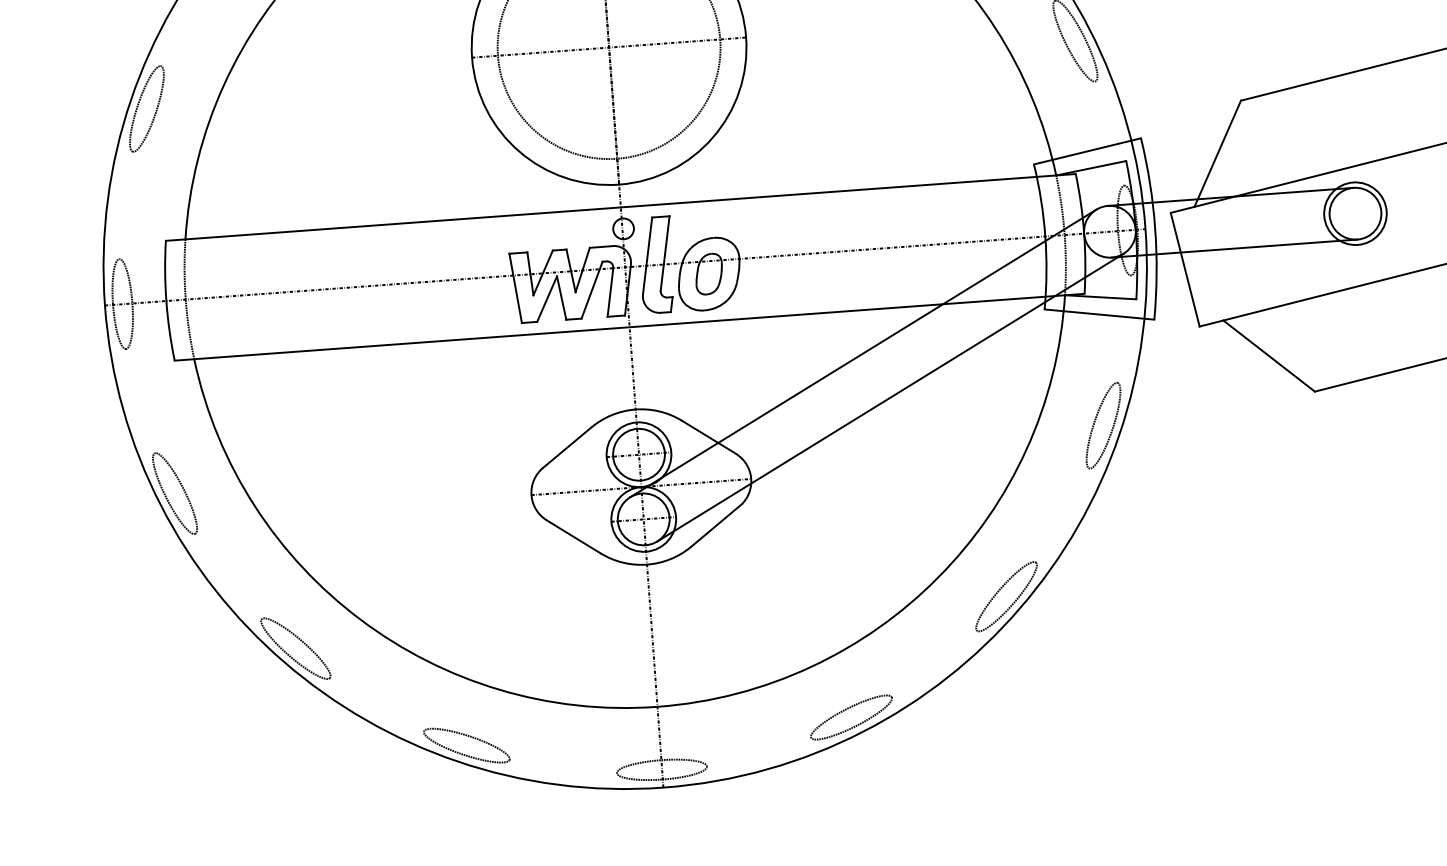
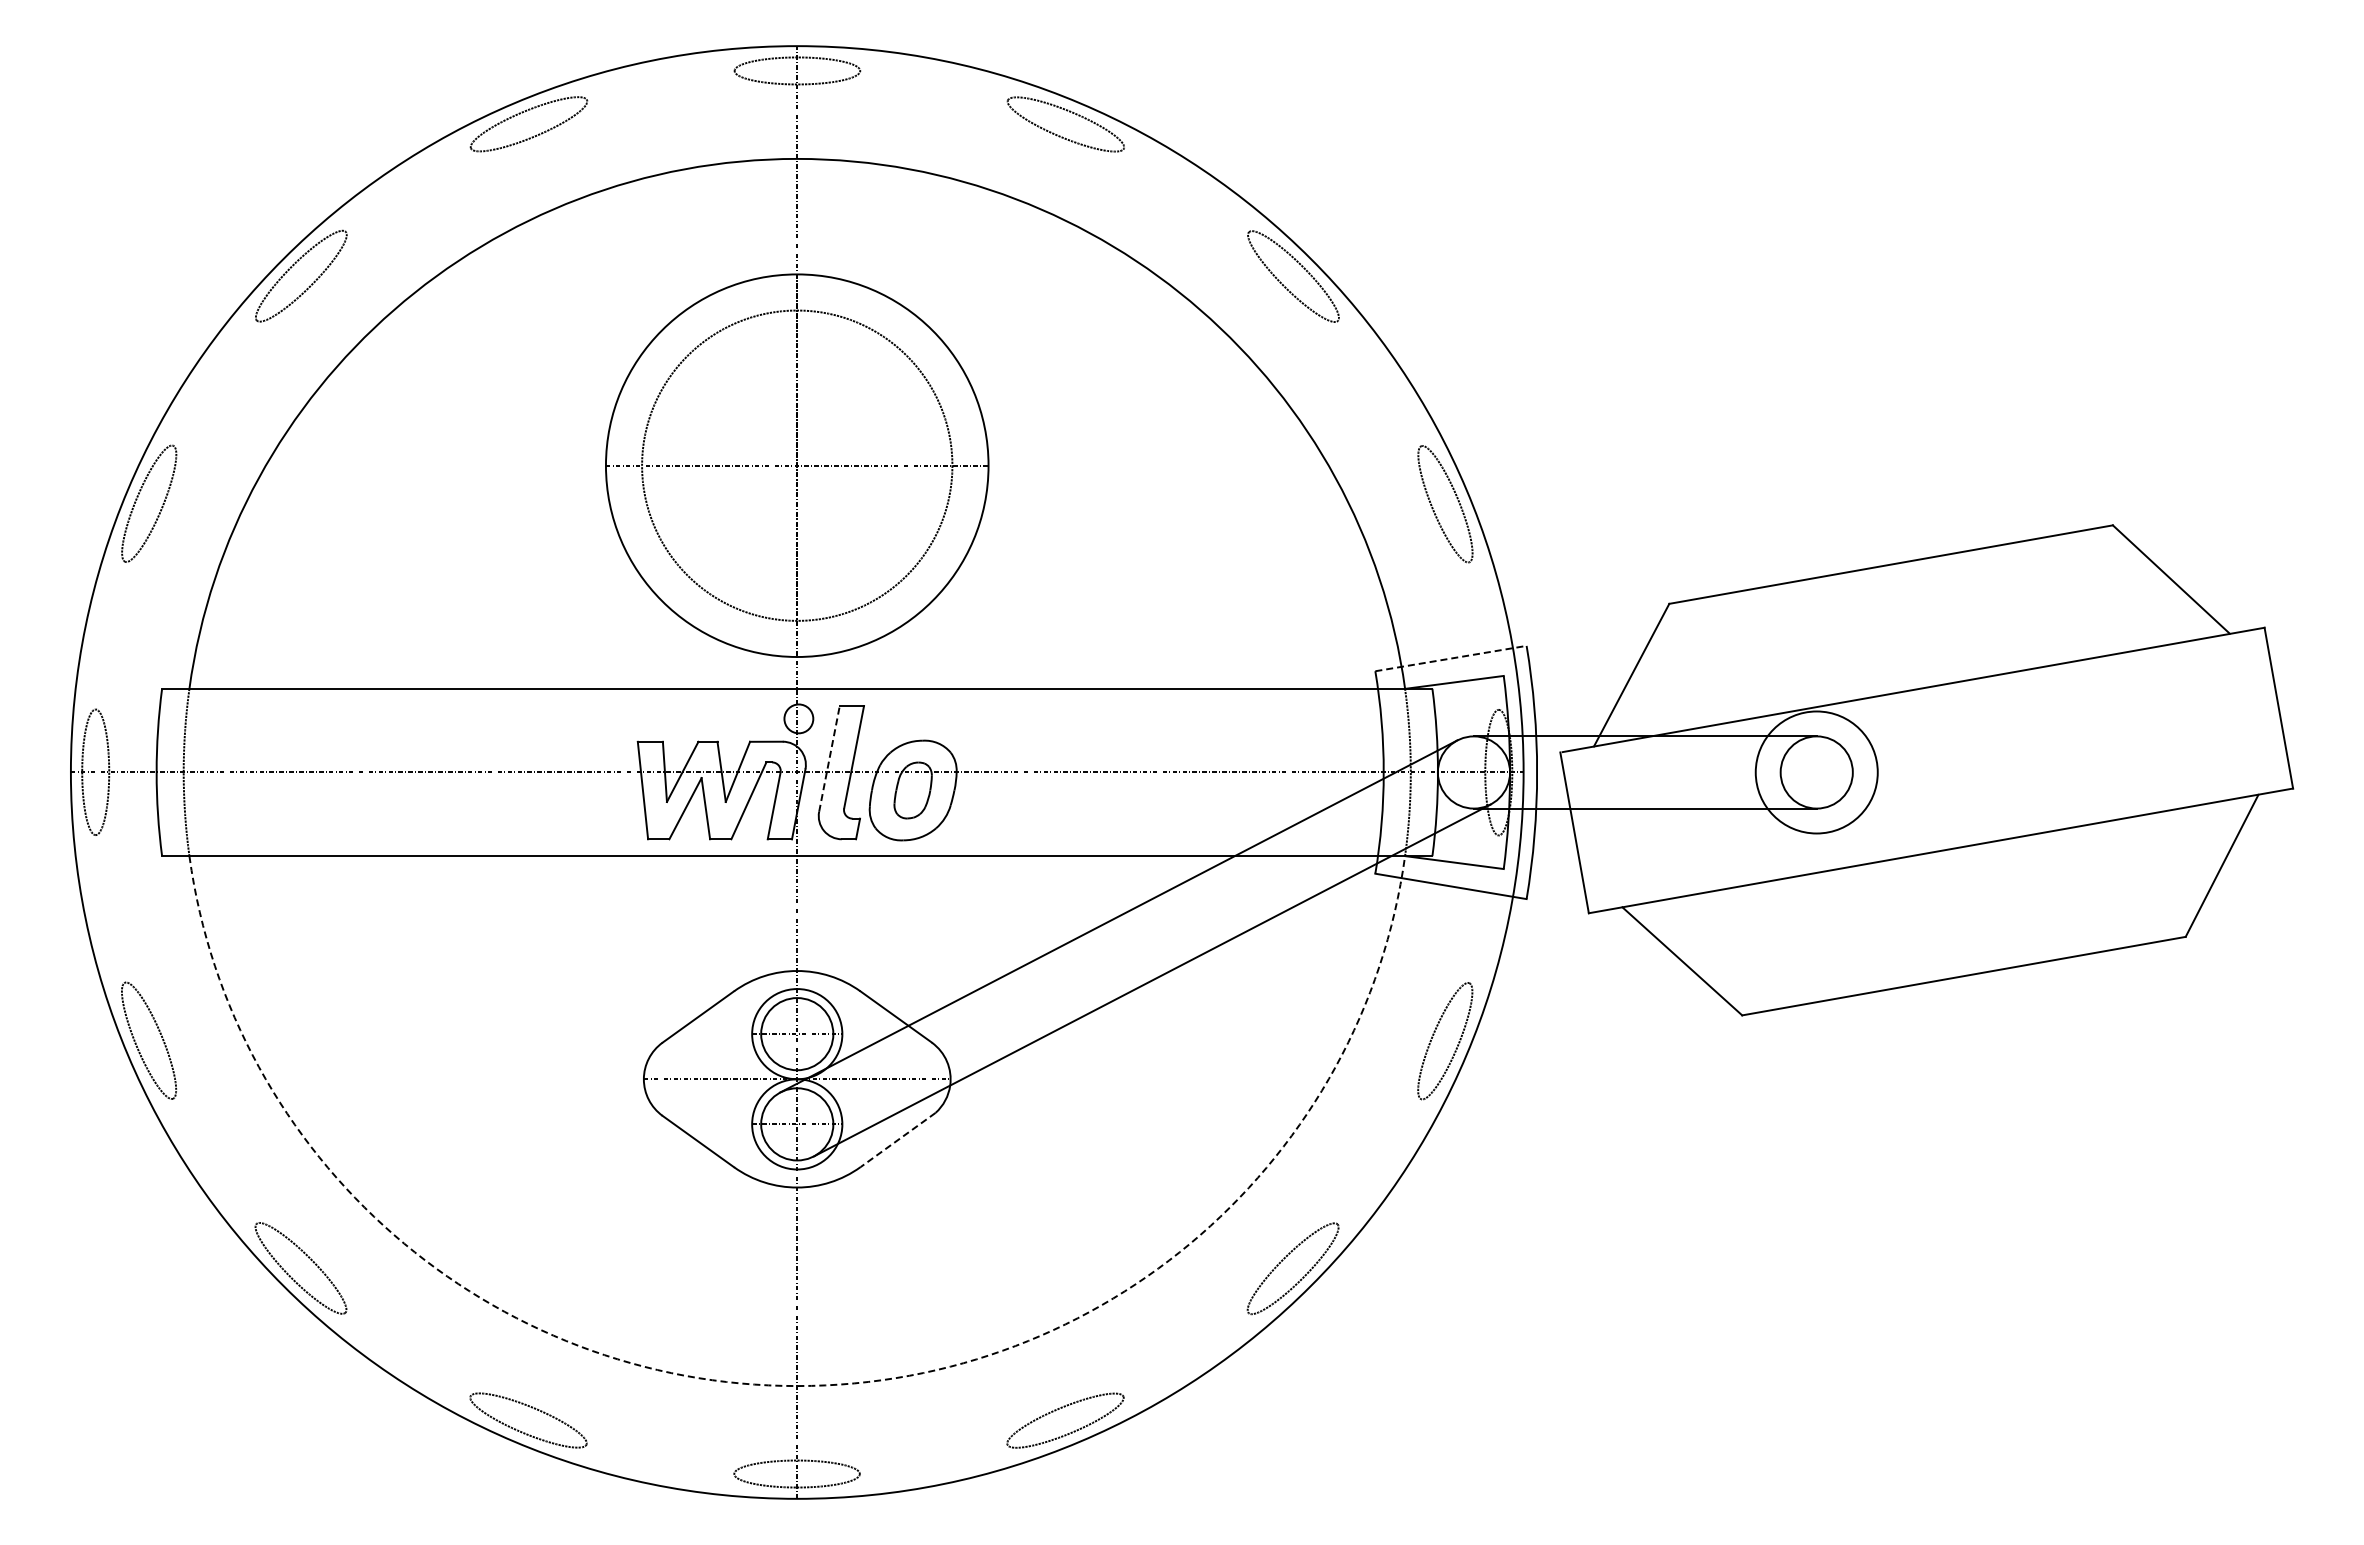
line: (1087, 151) -> (1450, 658), solid -> dashed
circle: (1355, 213) -> (1816, 772), size x1.4
line: (647, 255) -> (829, 758), solid -> dashed
line: (716, 525) -> (897, 1140), solid -> dashed
arc: (657, 707) -> (797, 1386), solid -> dashed

